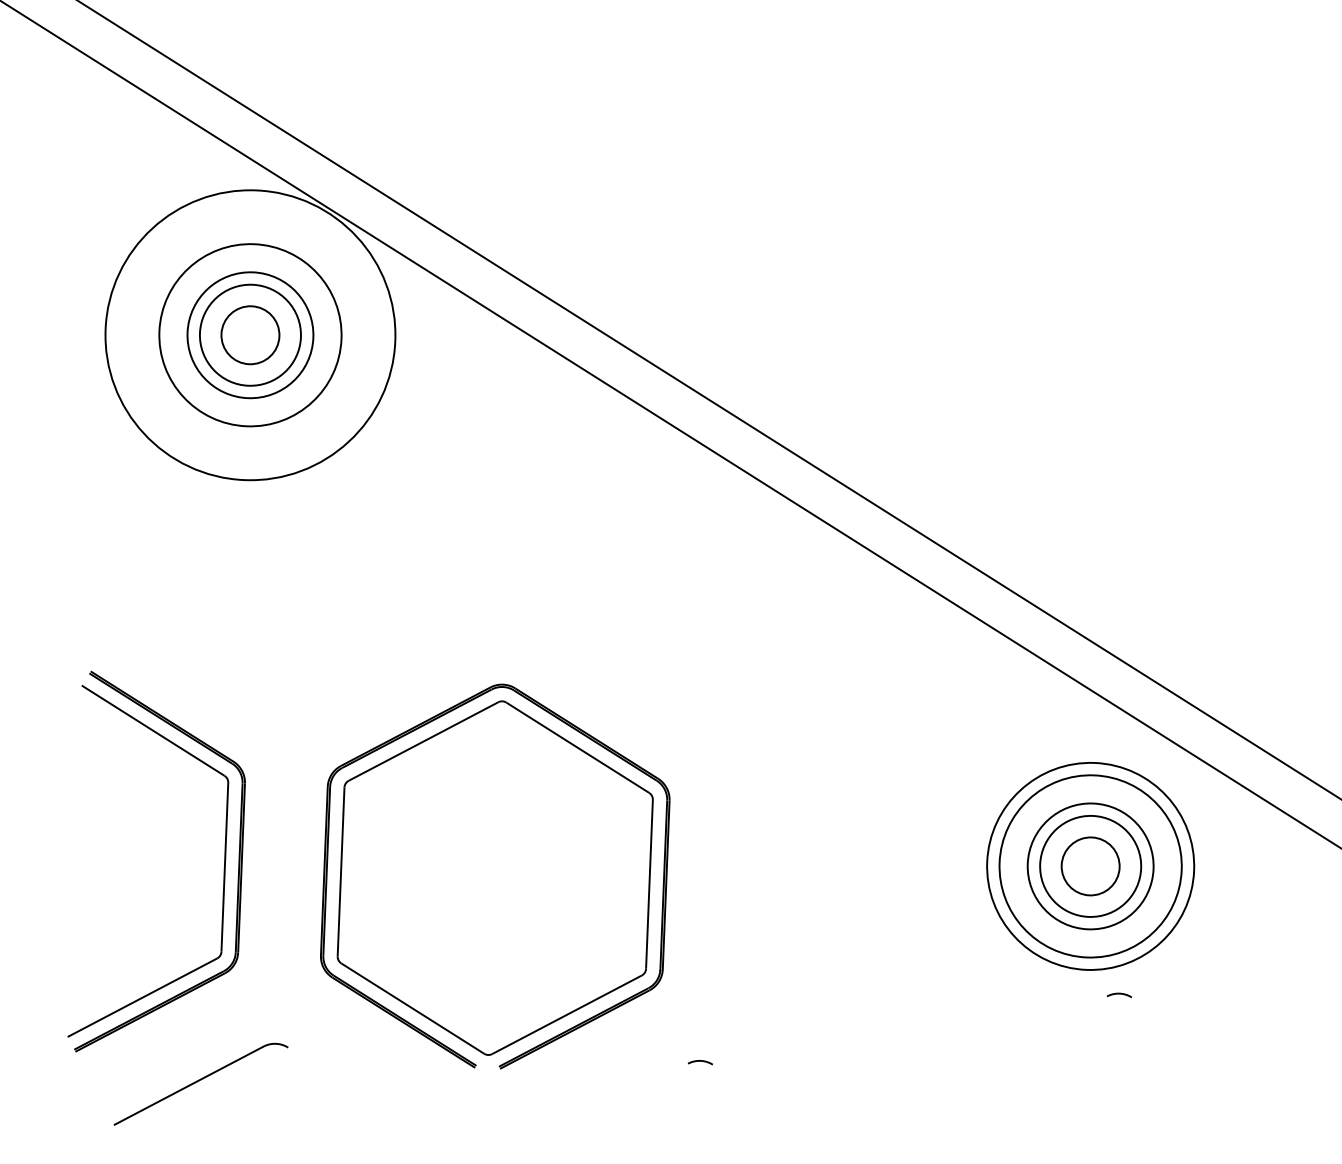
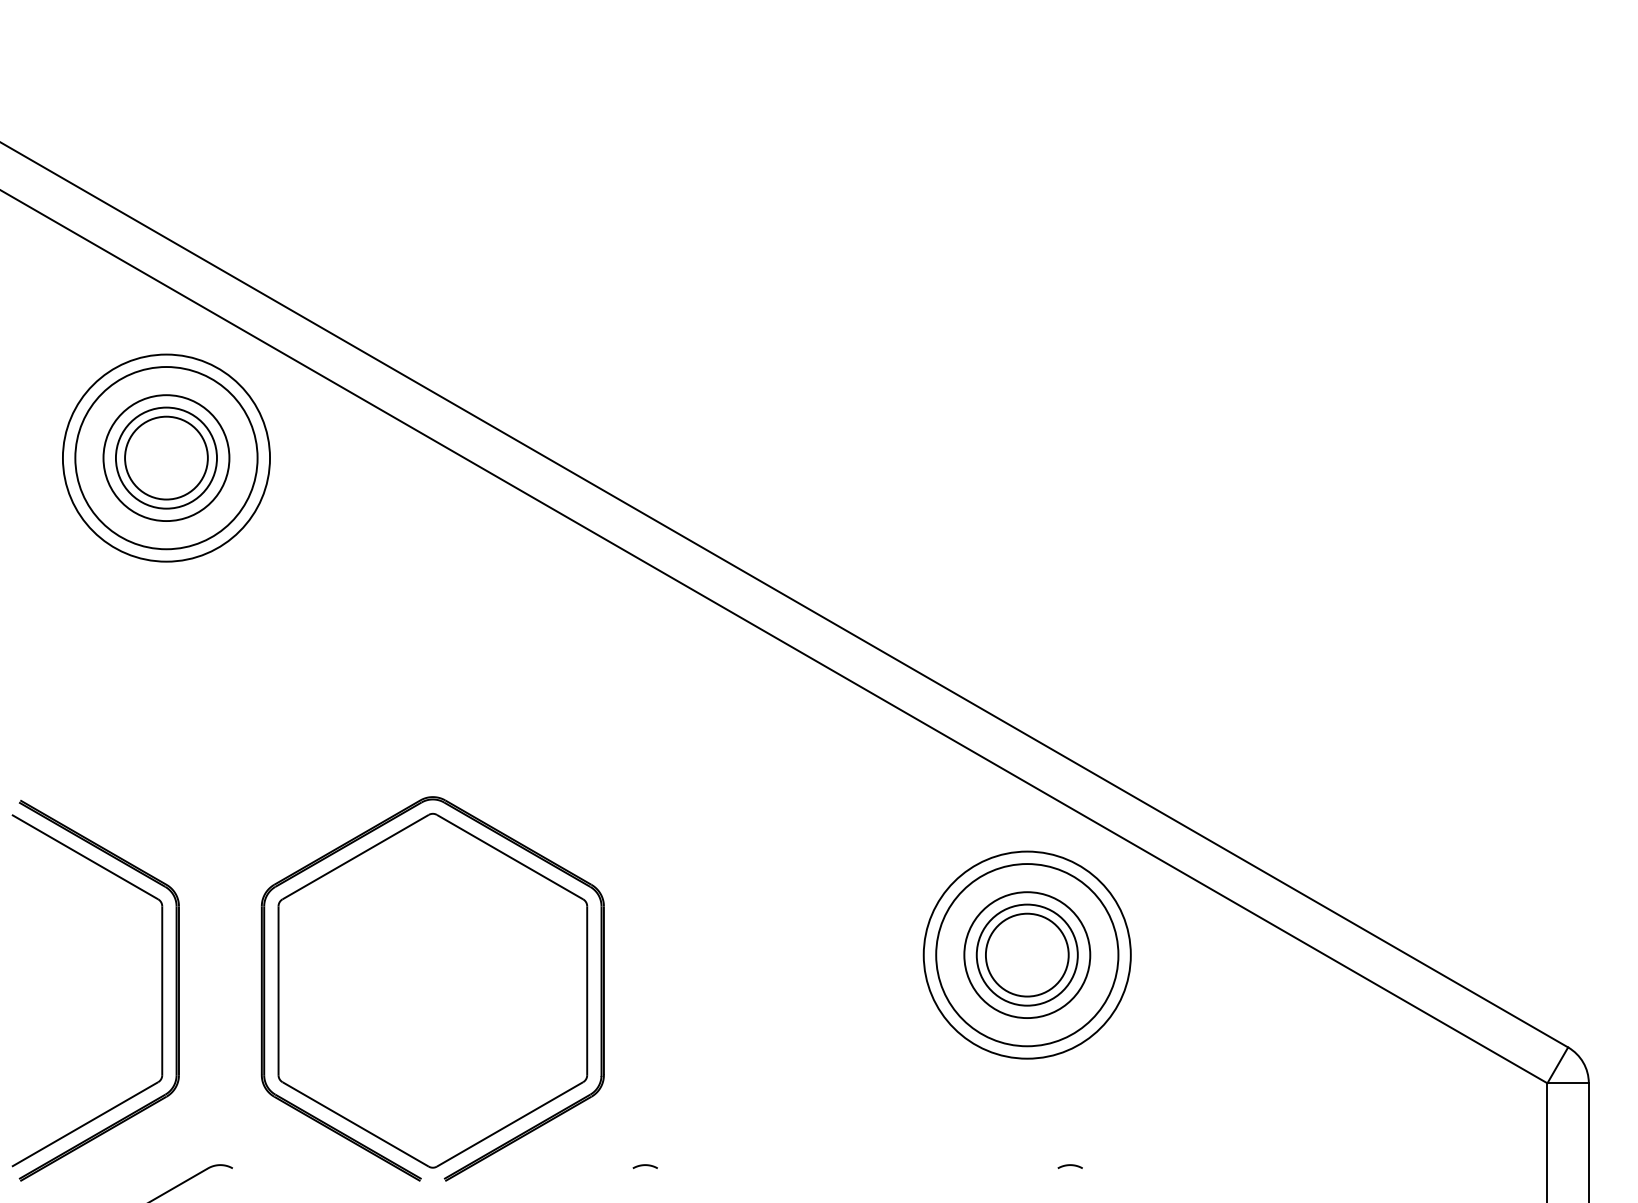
circle: (250, 334) -> (166, 457), size x0.71
circle: (250, 334) -> (166, 457), size x1.43
circle: (1089, 865) -> (1026, 954), size x1.43
curve: (1118, 994) -> (1069, 1165), moved

